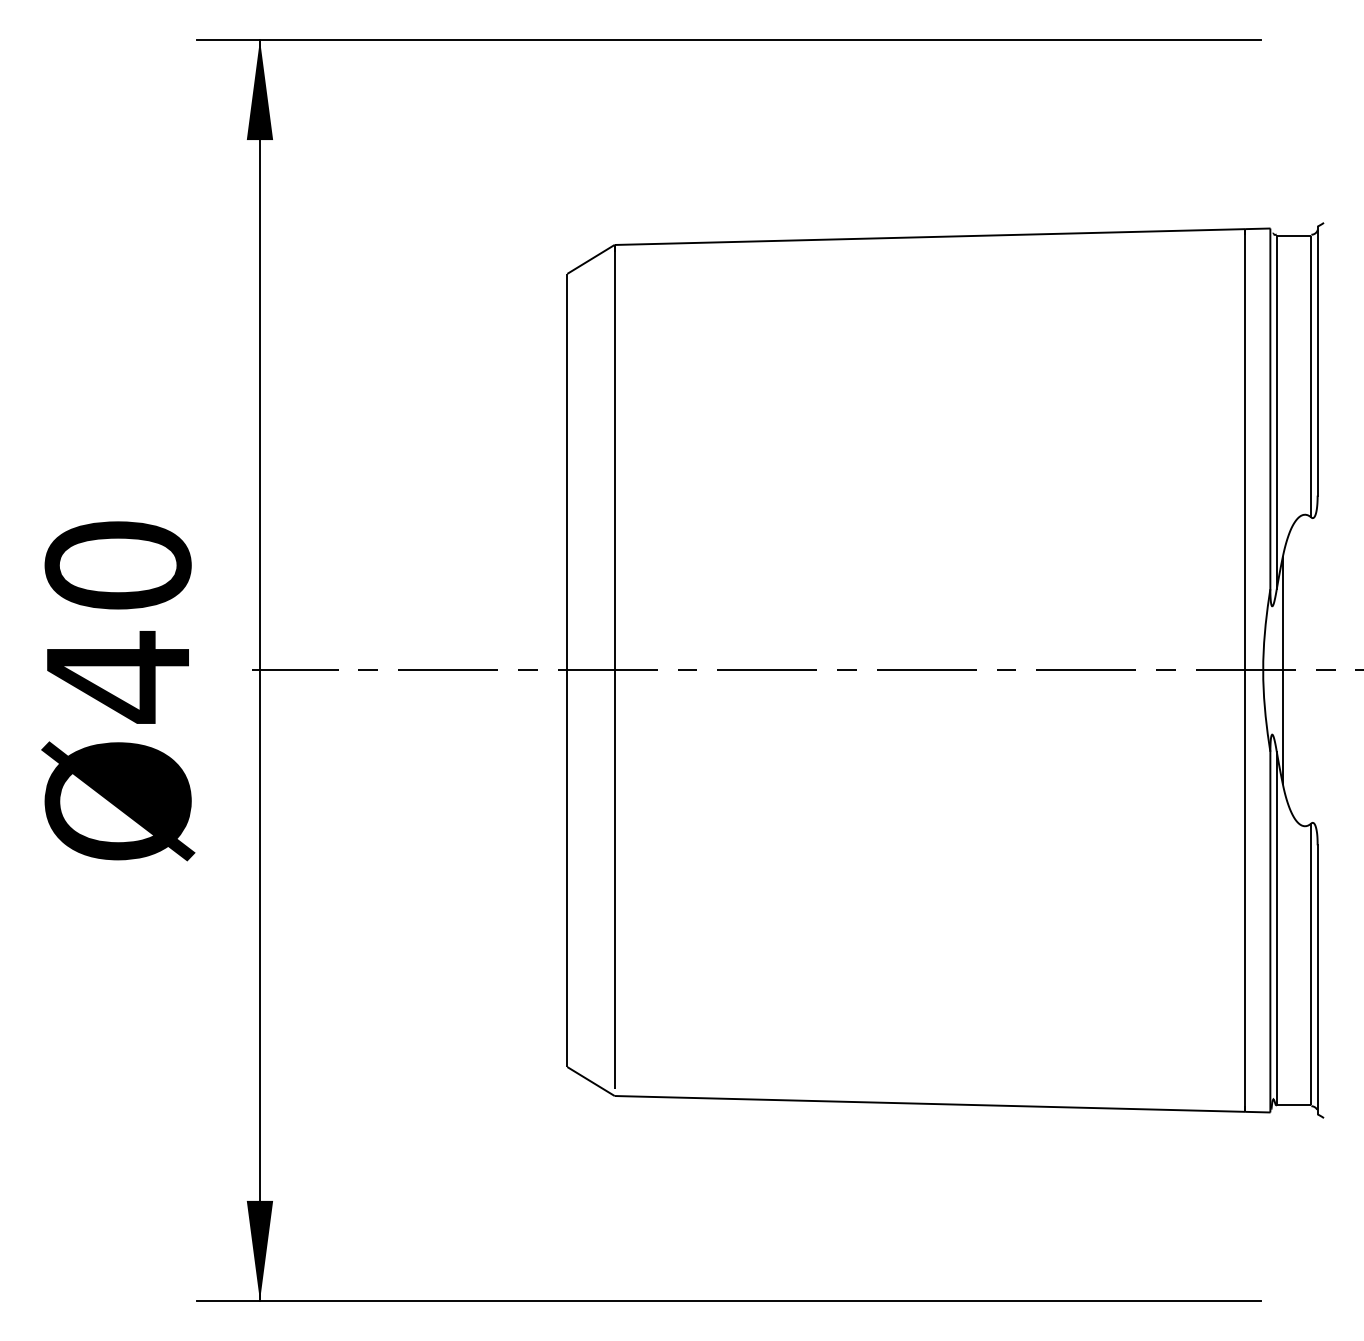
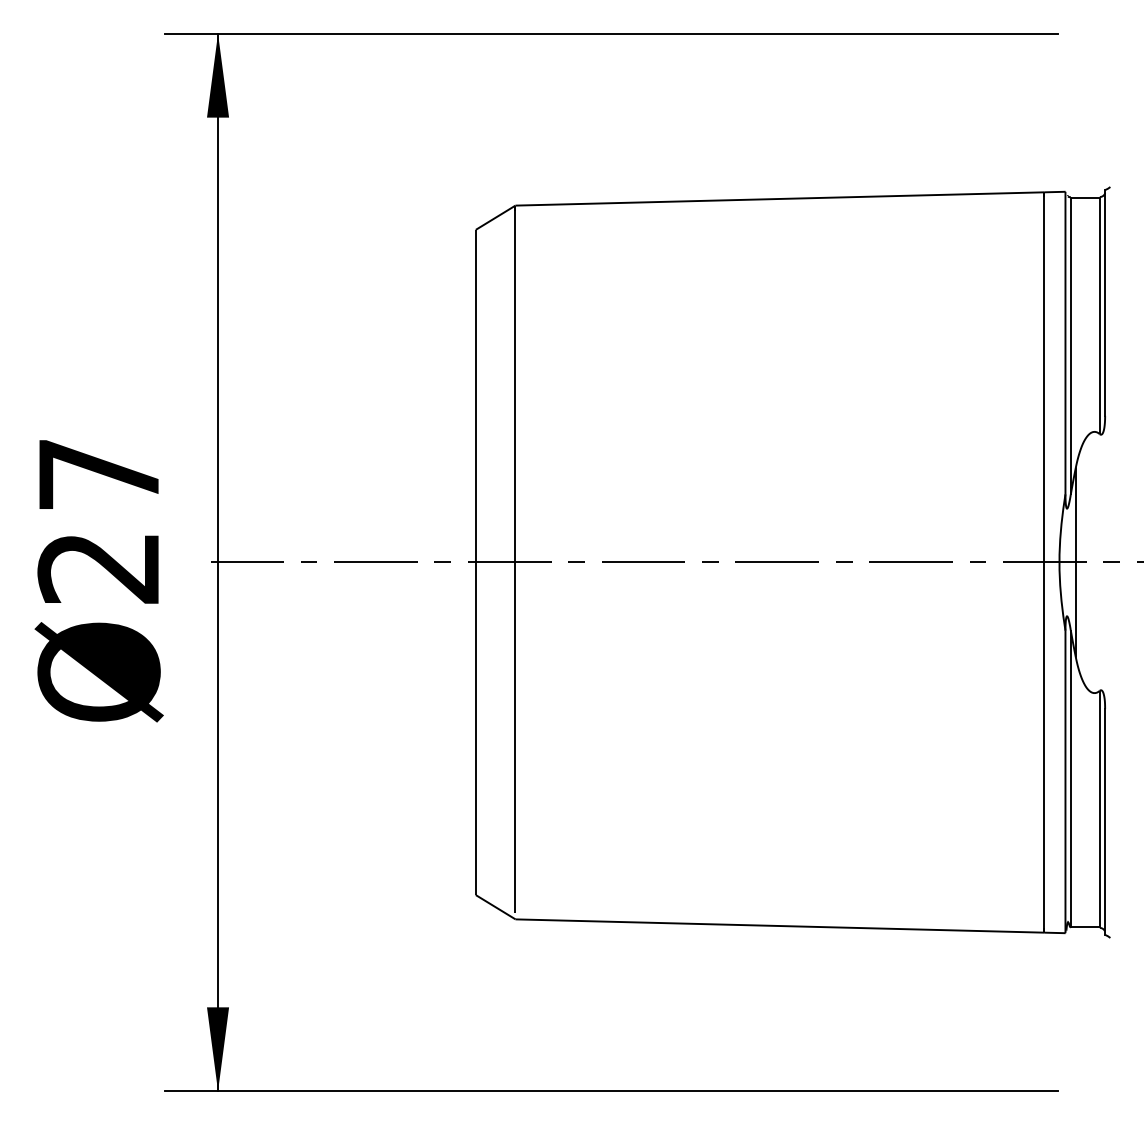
text: (117, 622) -> (98, 522), Ø40 -> Ø27

